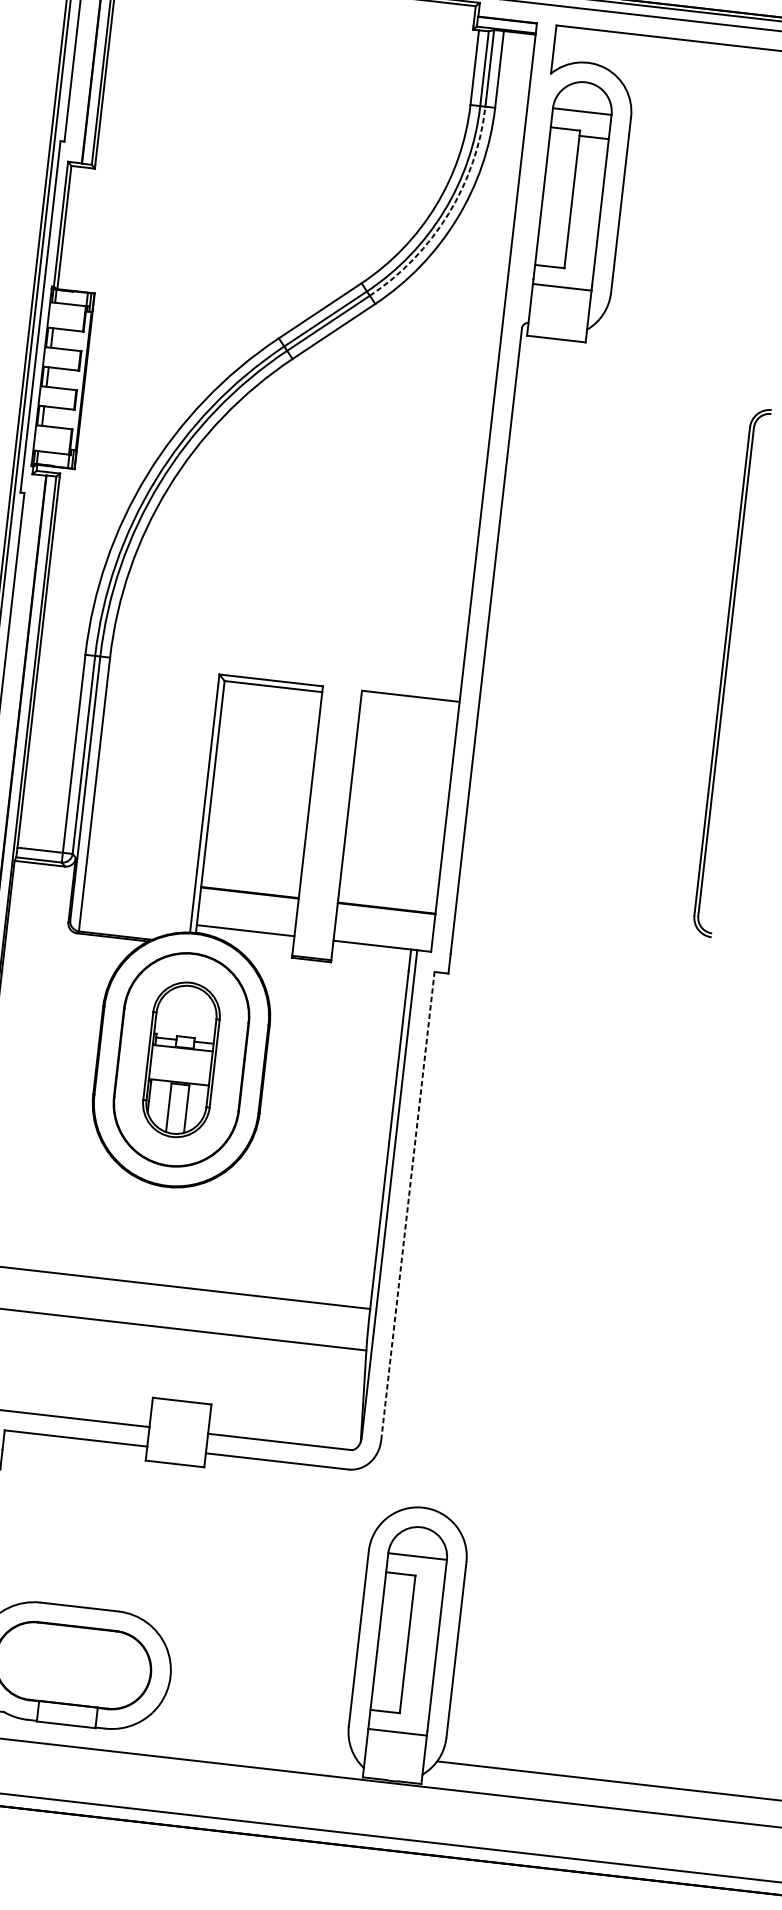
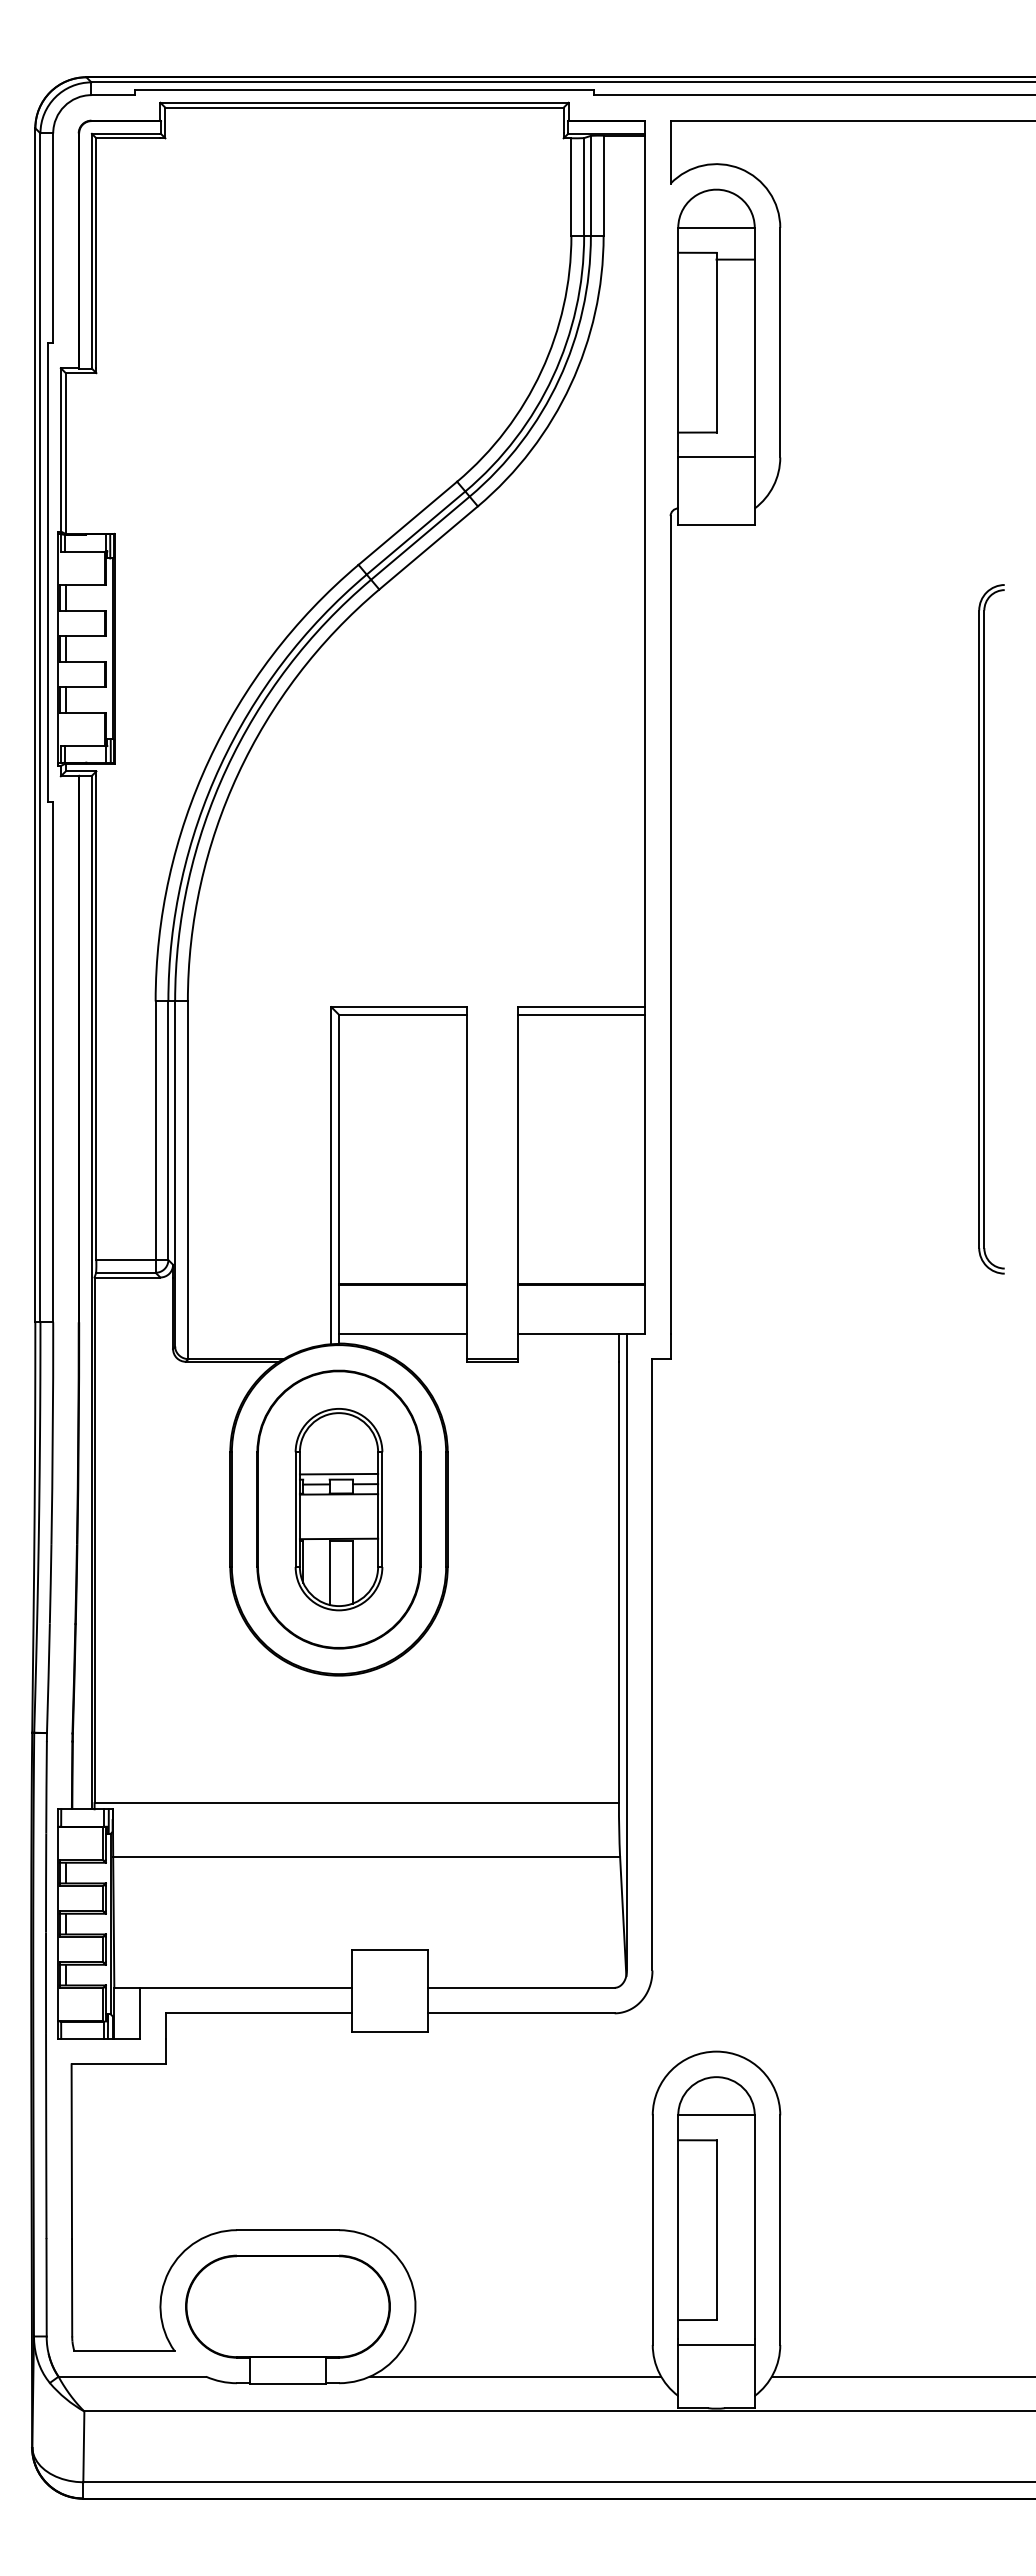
arc: (448, 213) -> (559, 379), dashed -> solid
line: (410, 701) -> (581, 1014), added
line: (184, 1032) -> (338, 1473), added
line: (407, 1205) -> (652, 1664), dashed -> solid
line: (240, 1738) -> (515, 2376), added

